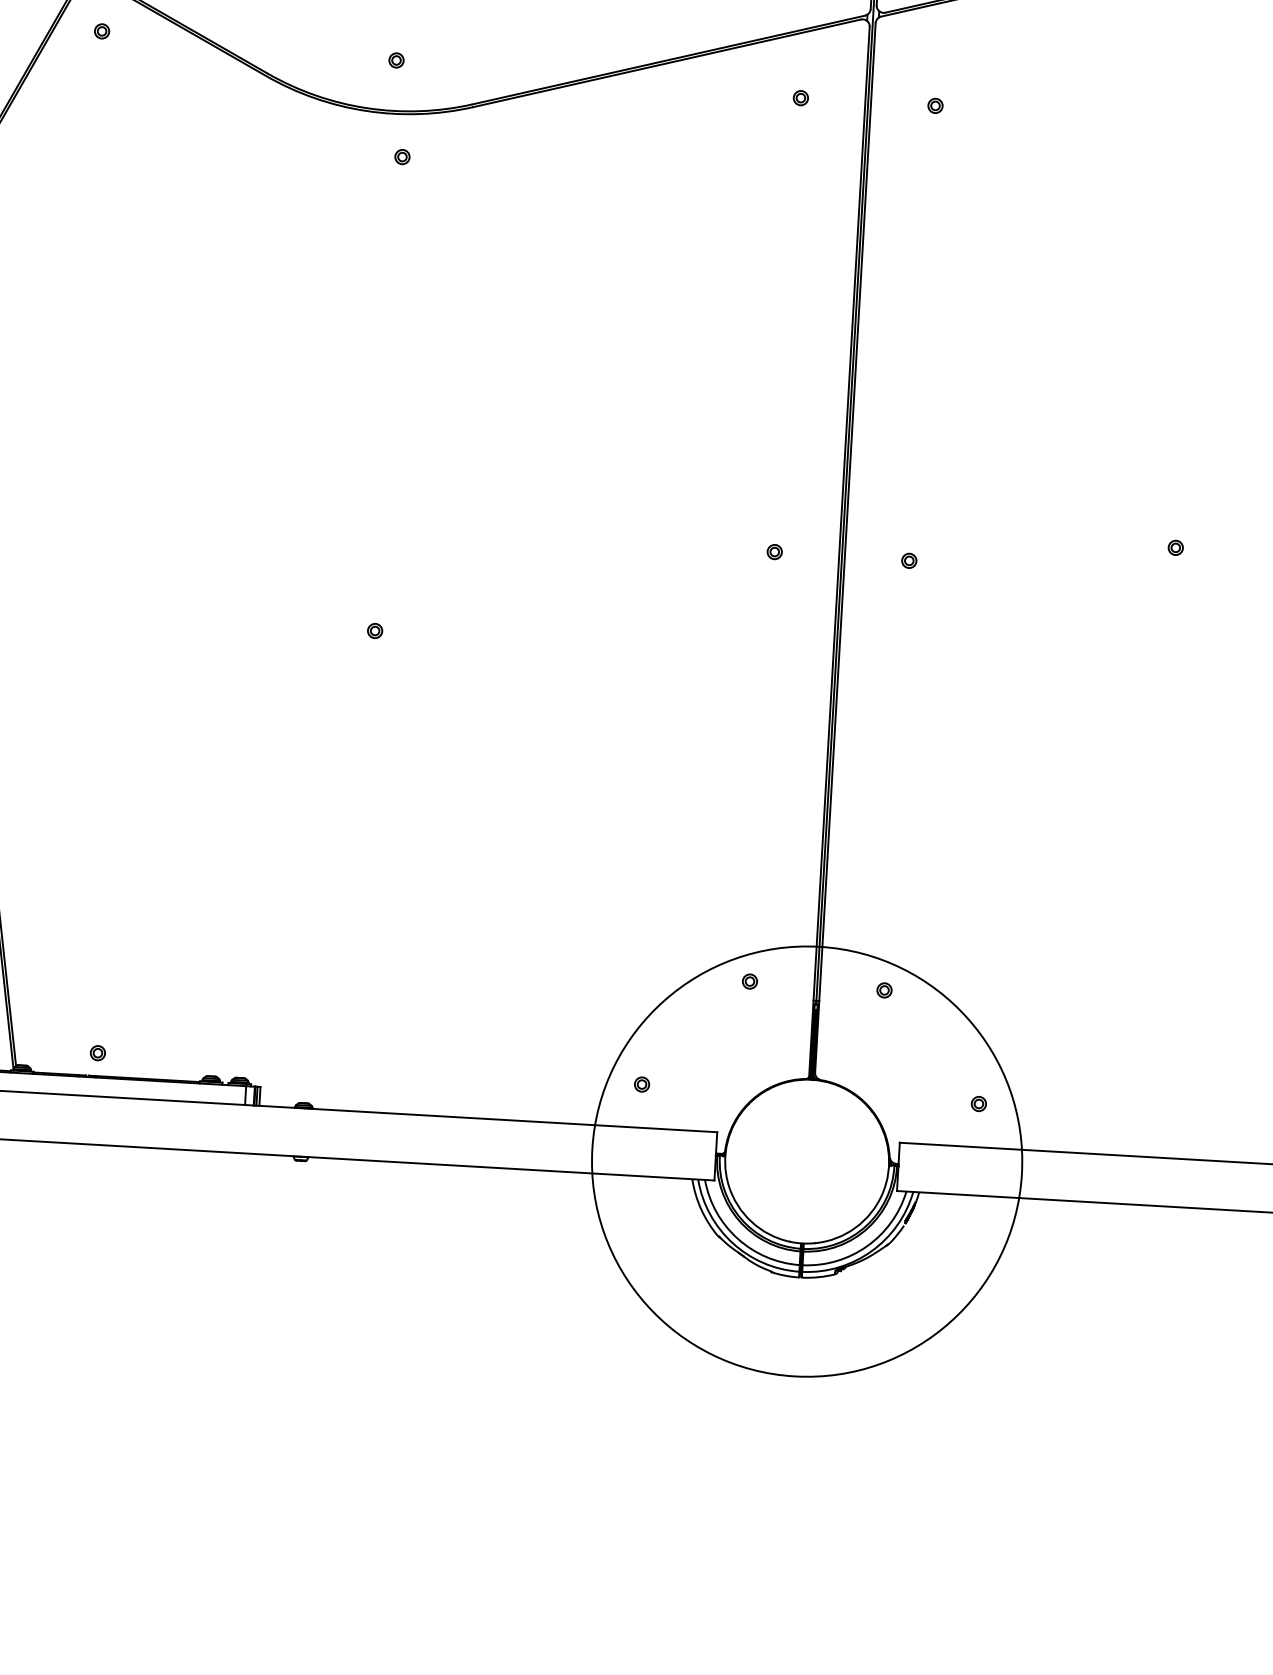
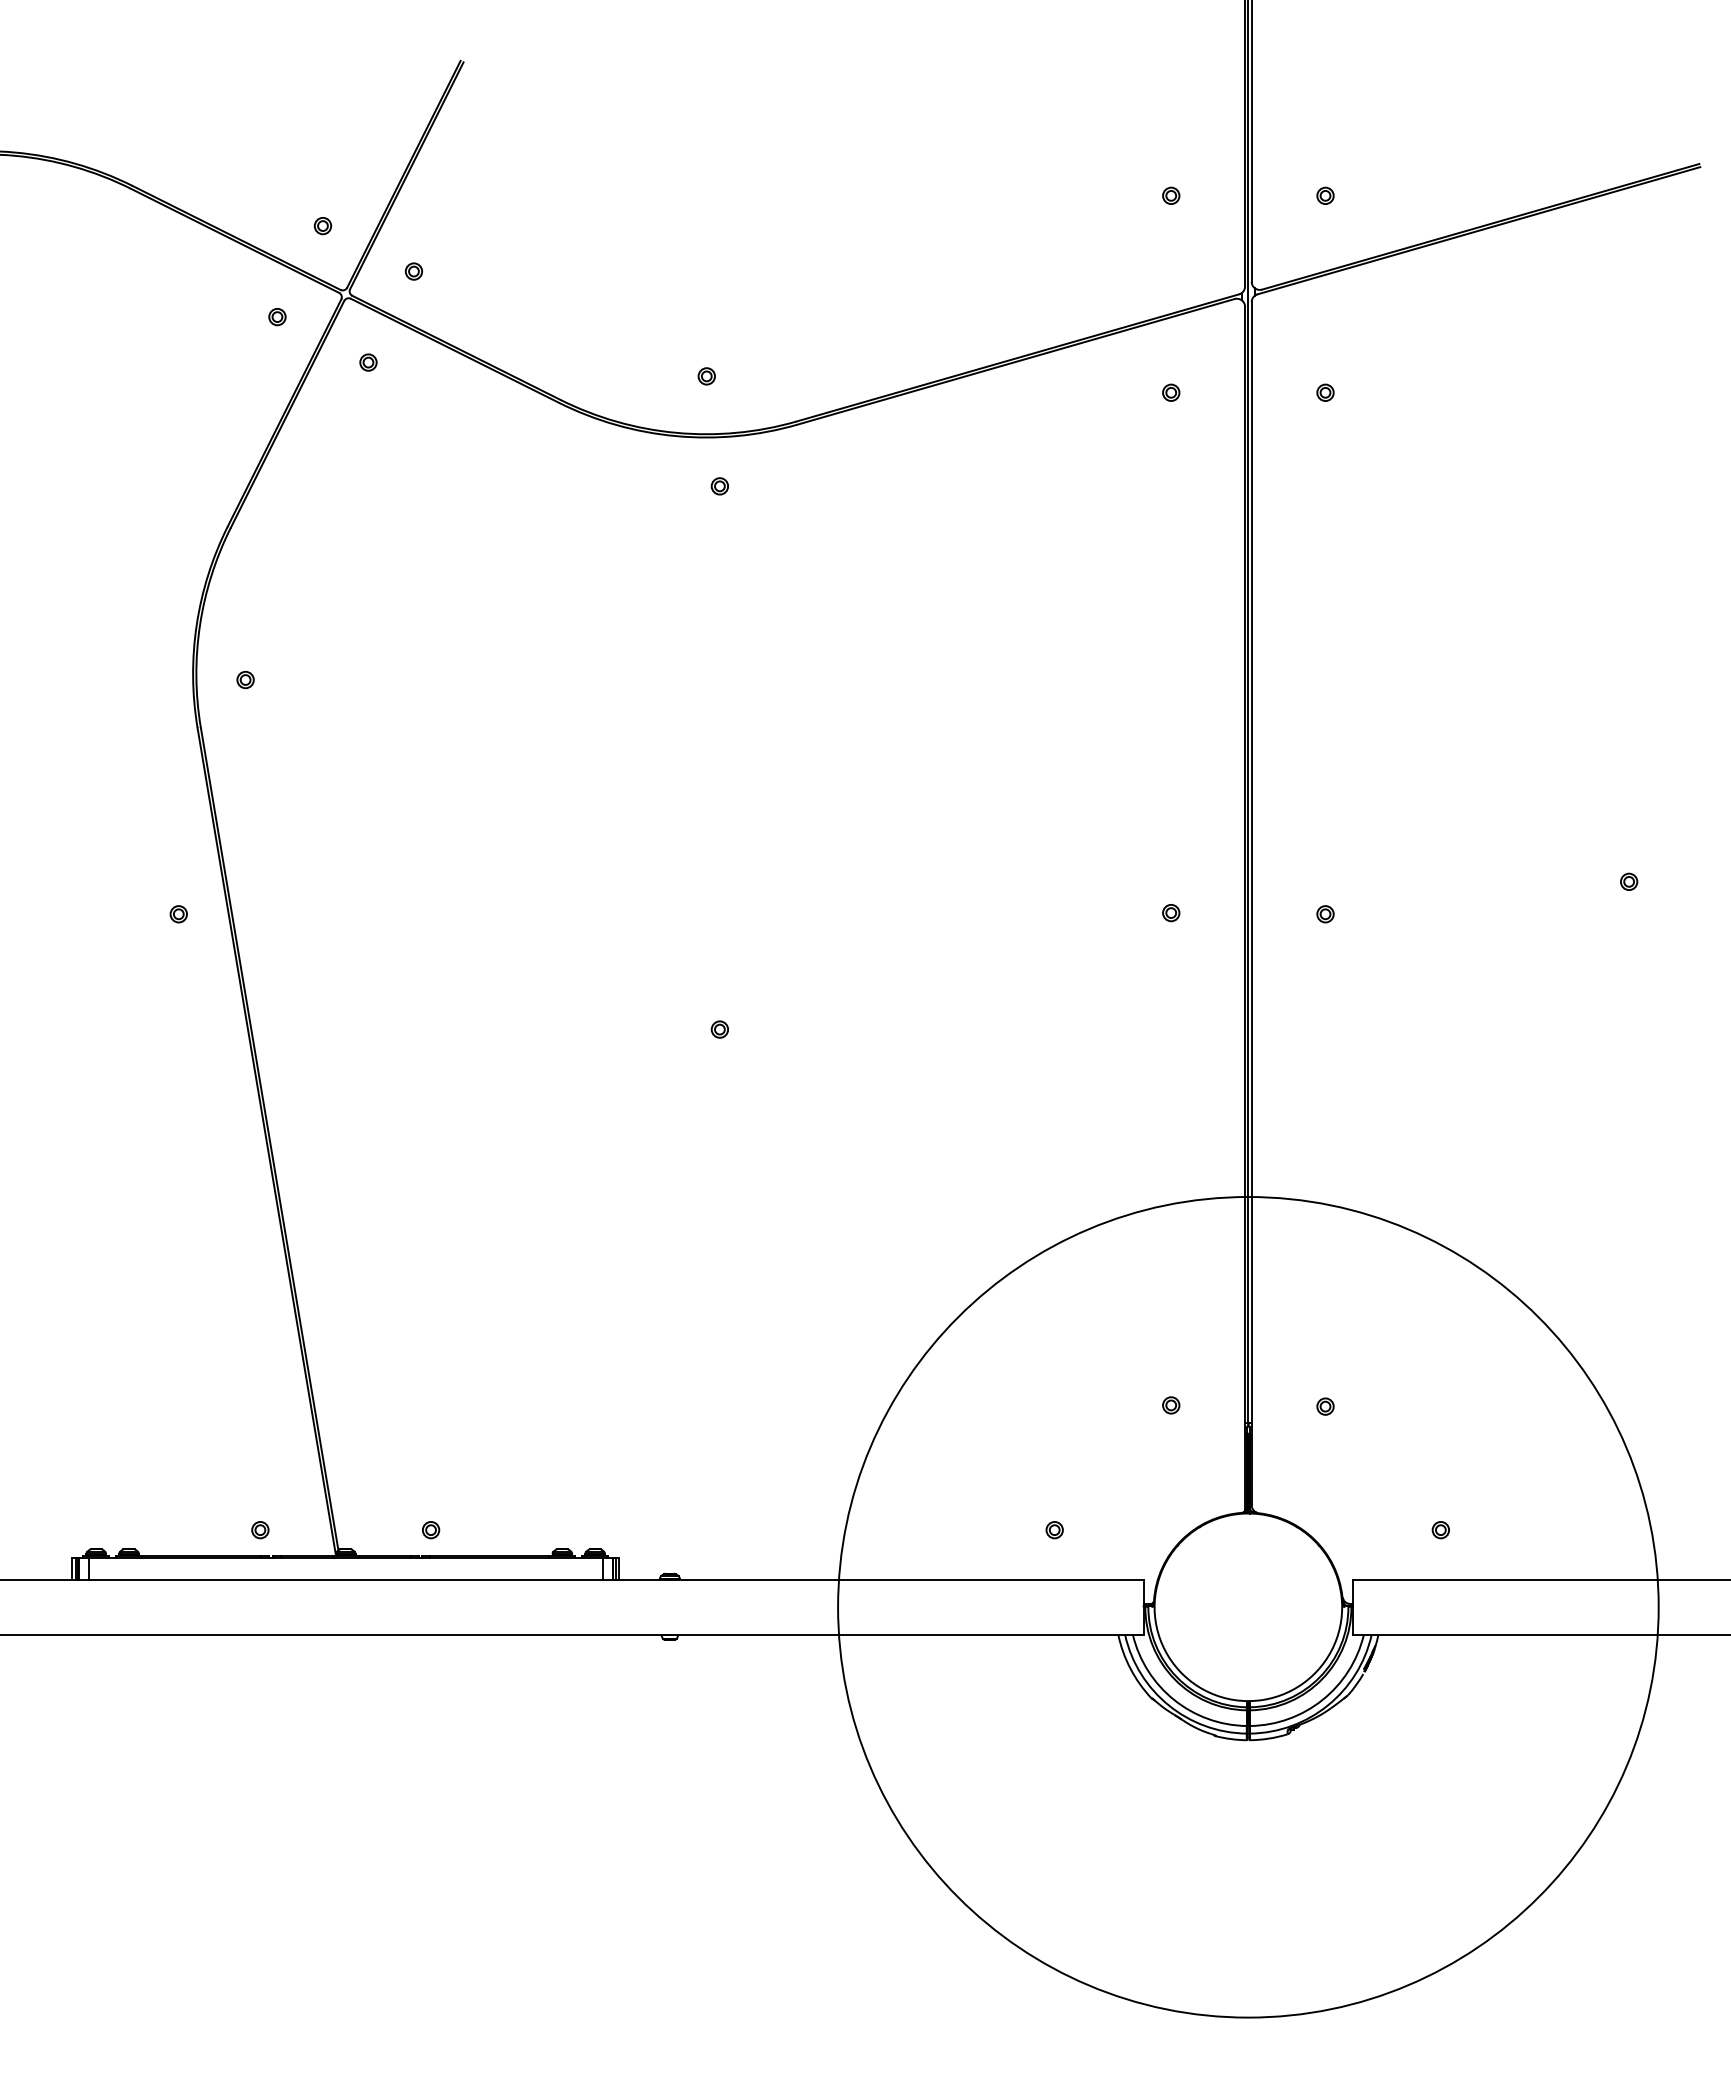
circle: (807, 1161) -> (1248, 1607), size x1.67

